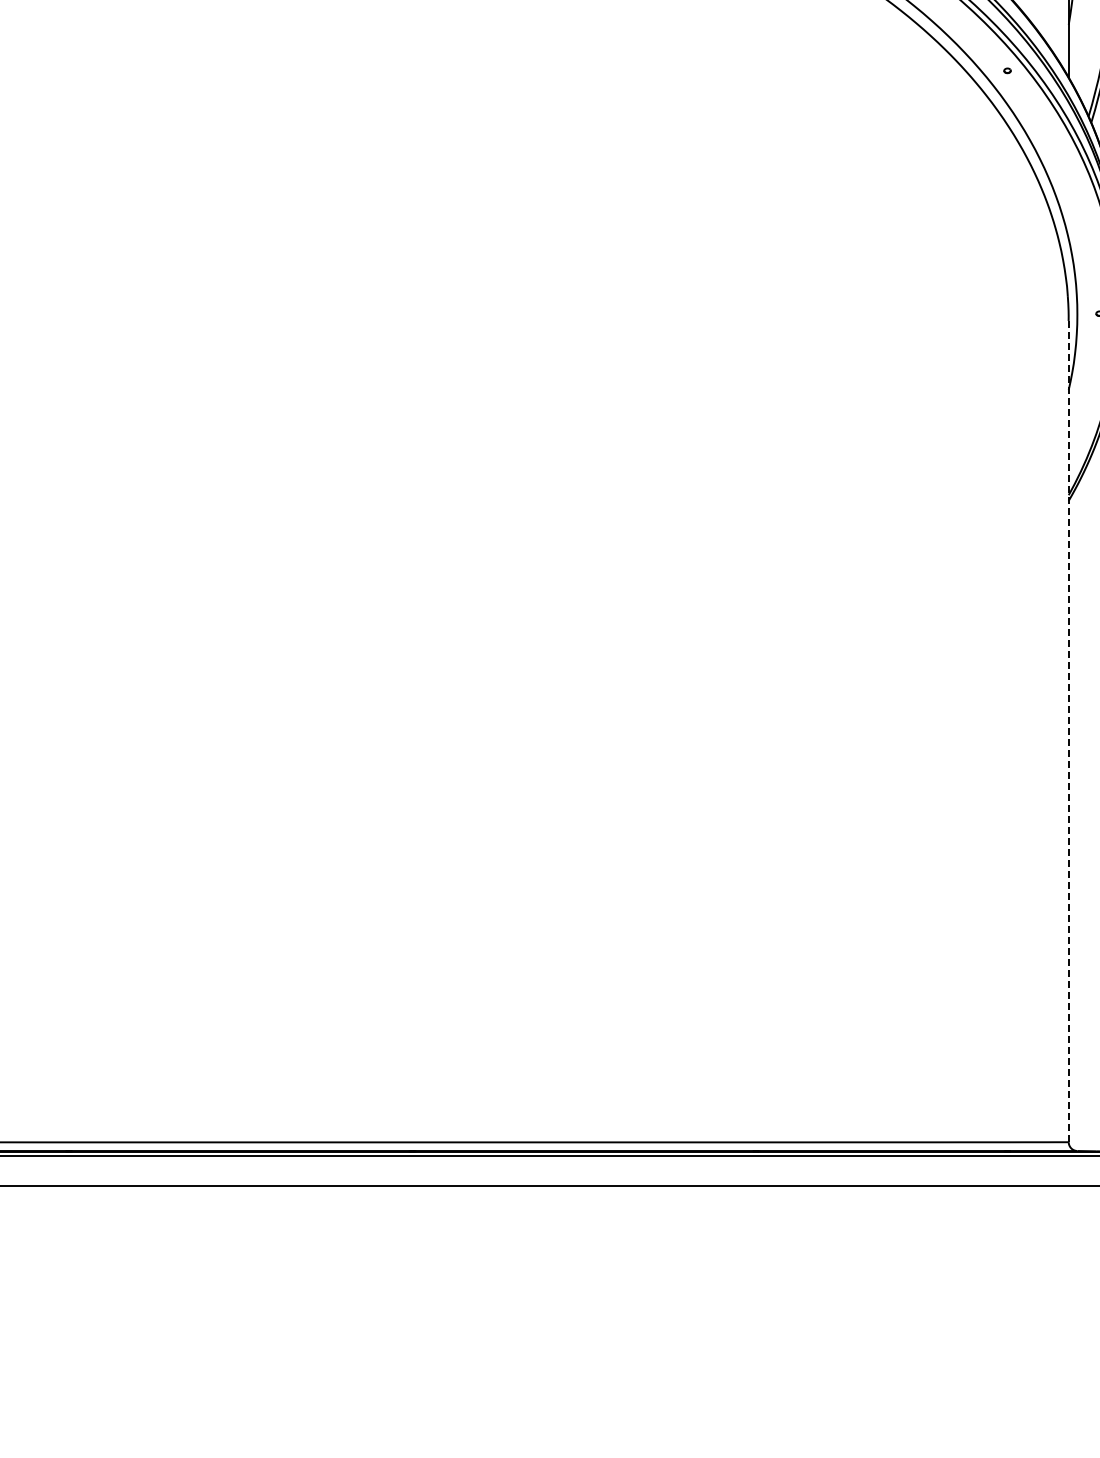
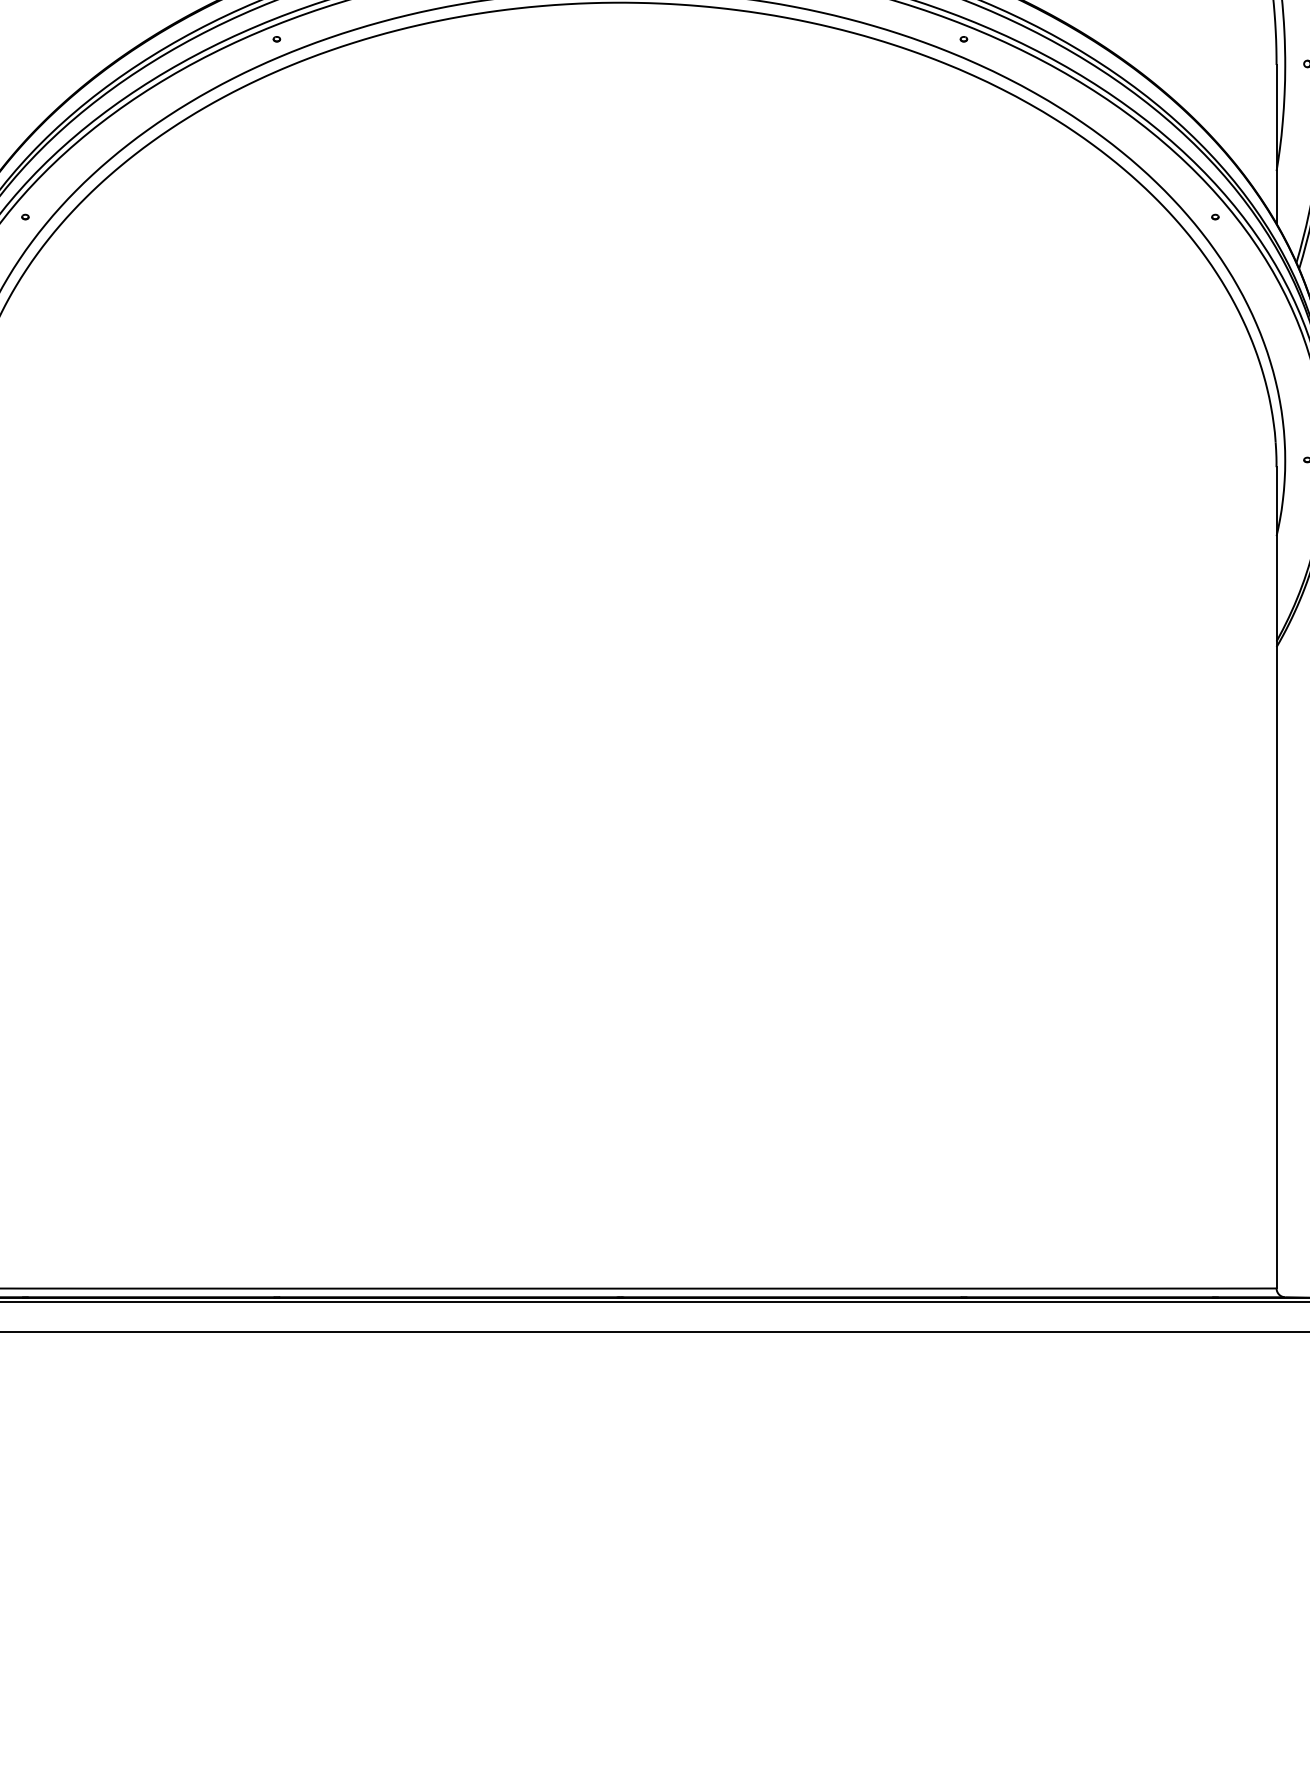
line: (1068, 731) -> (1276, 877), dashed -> solid

